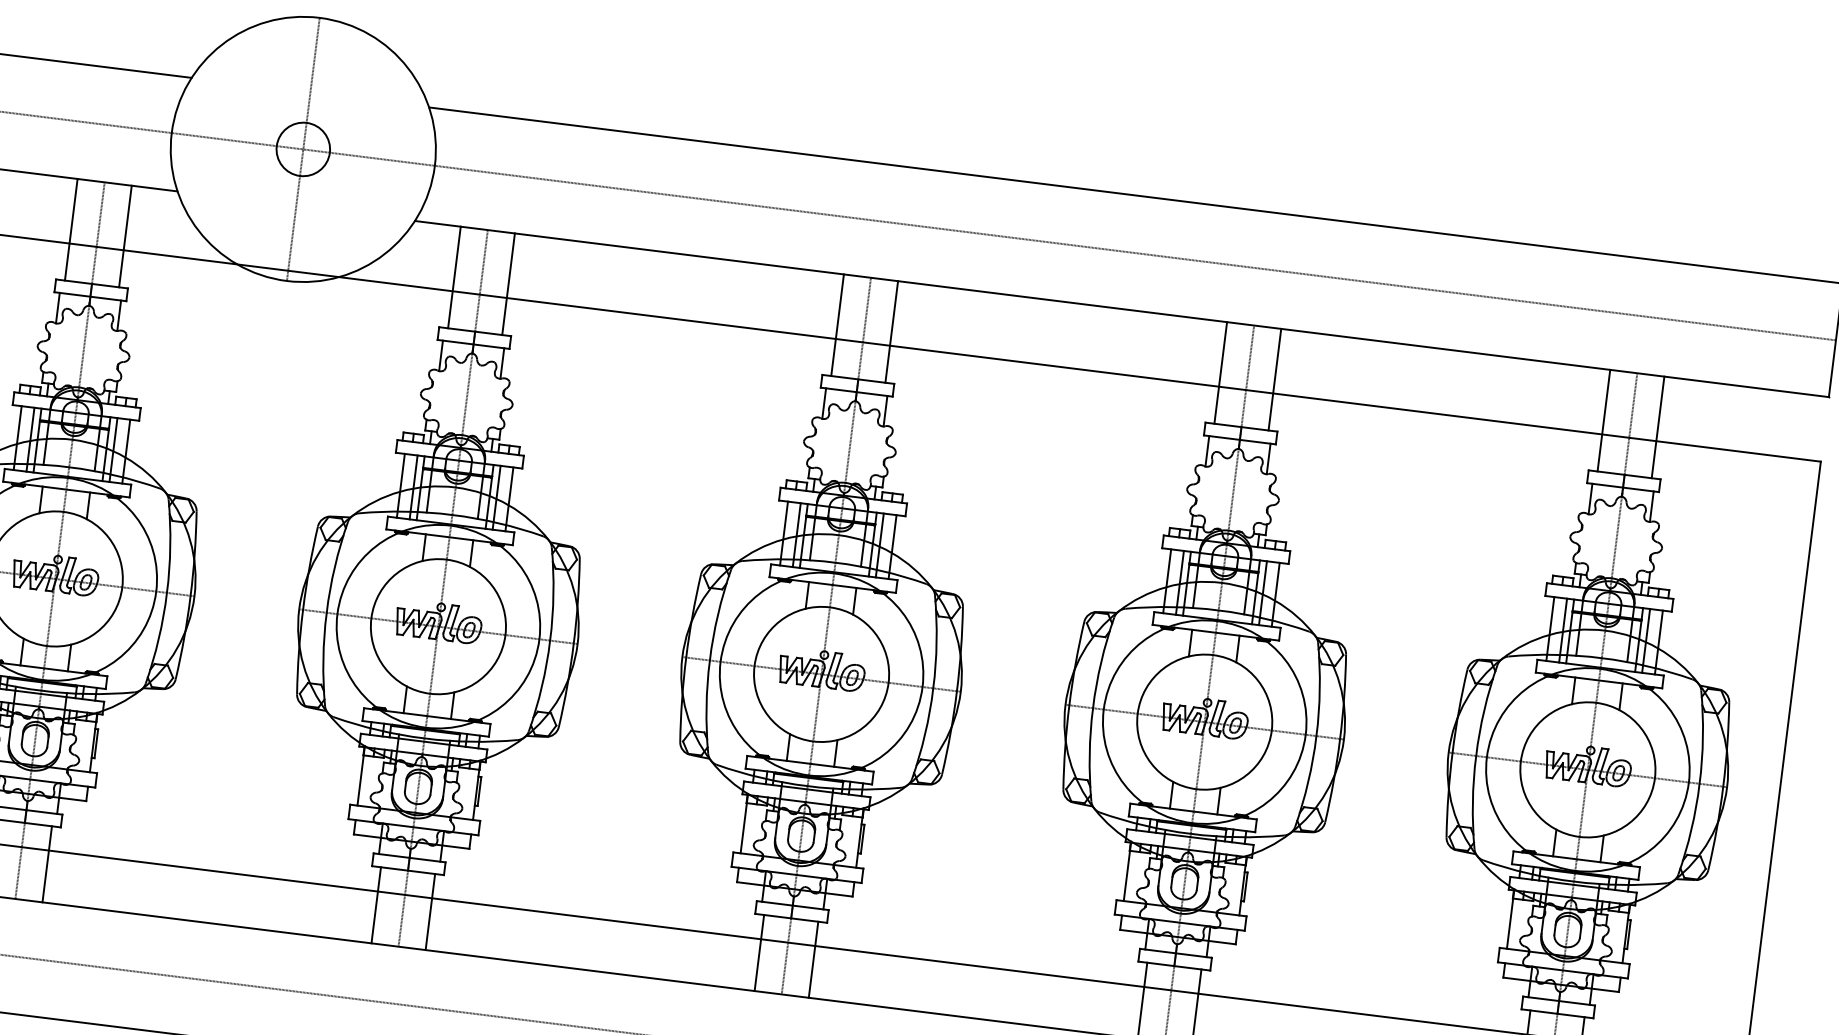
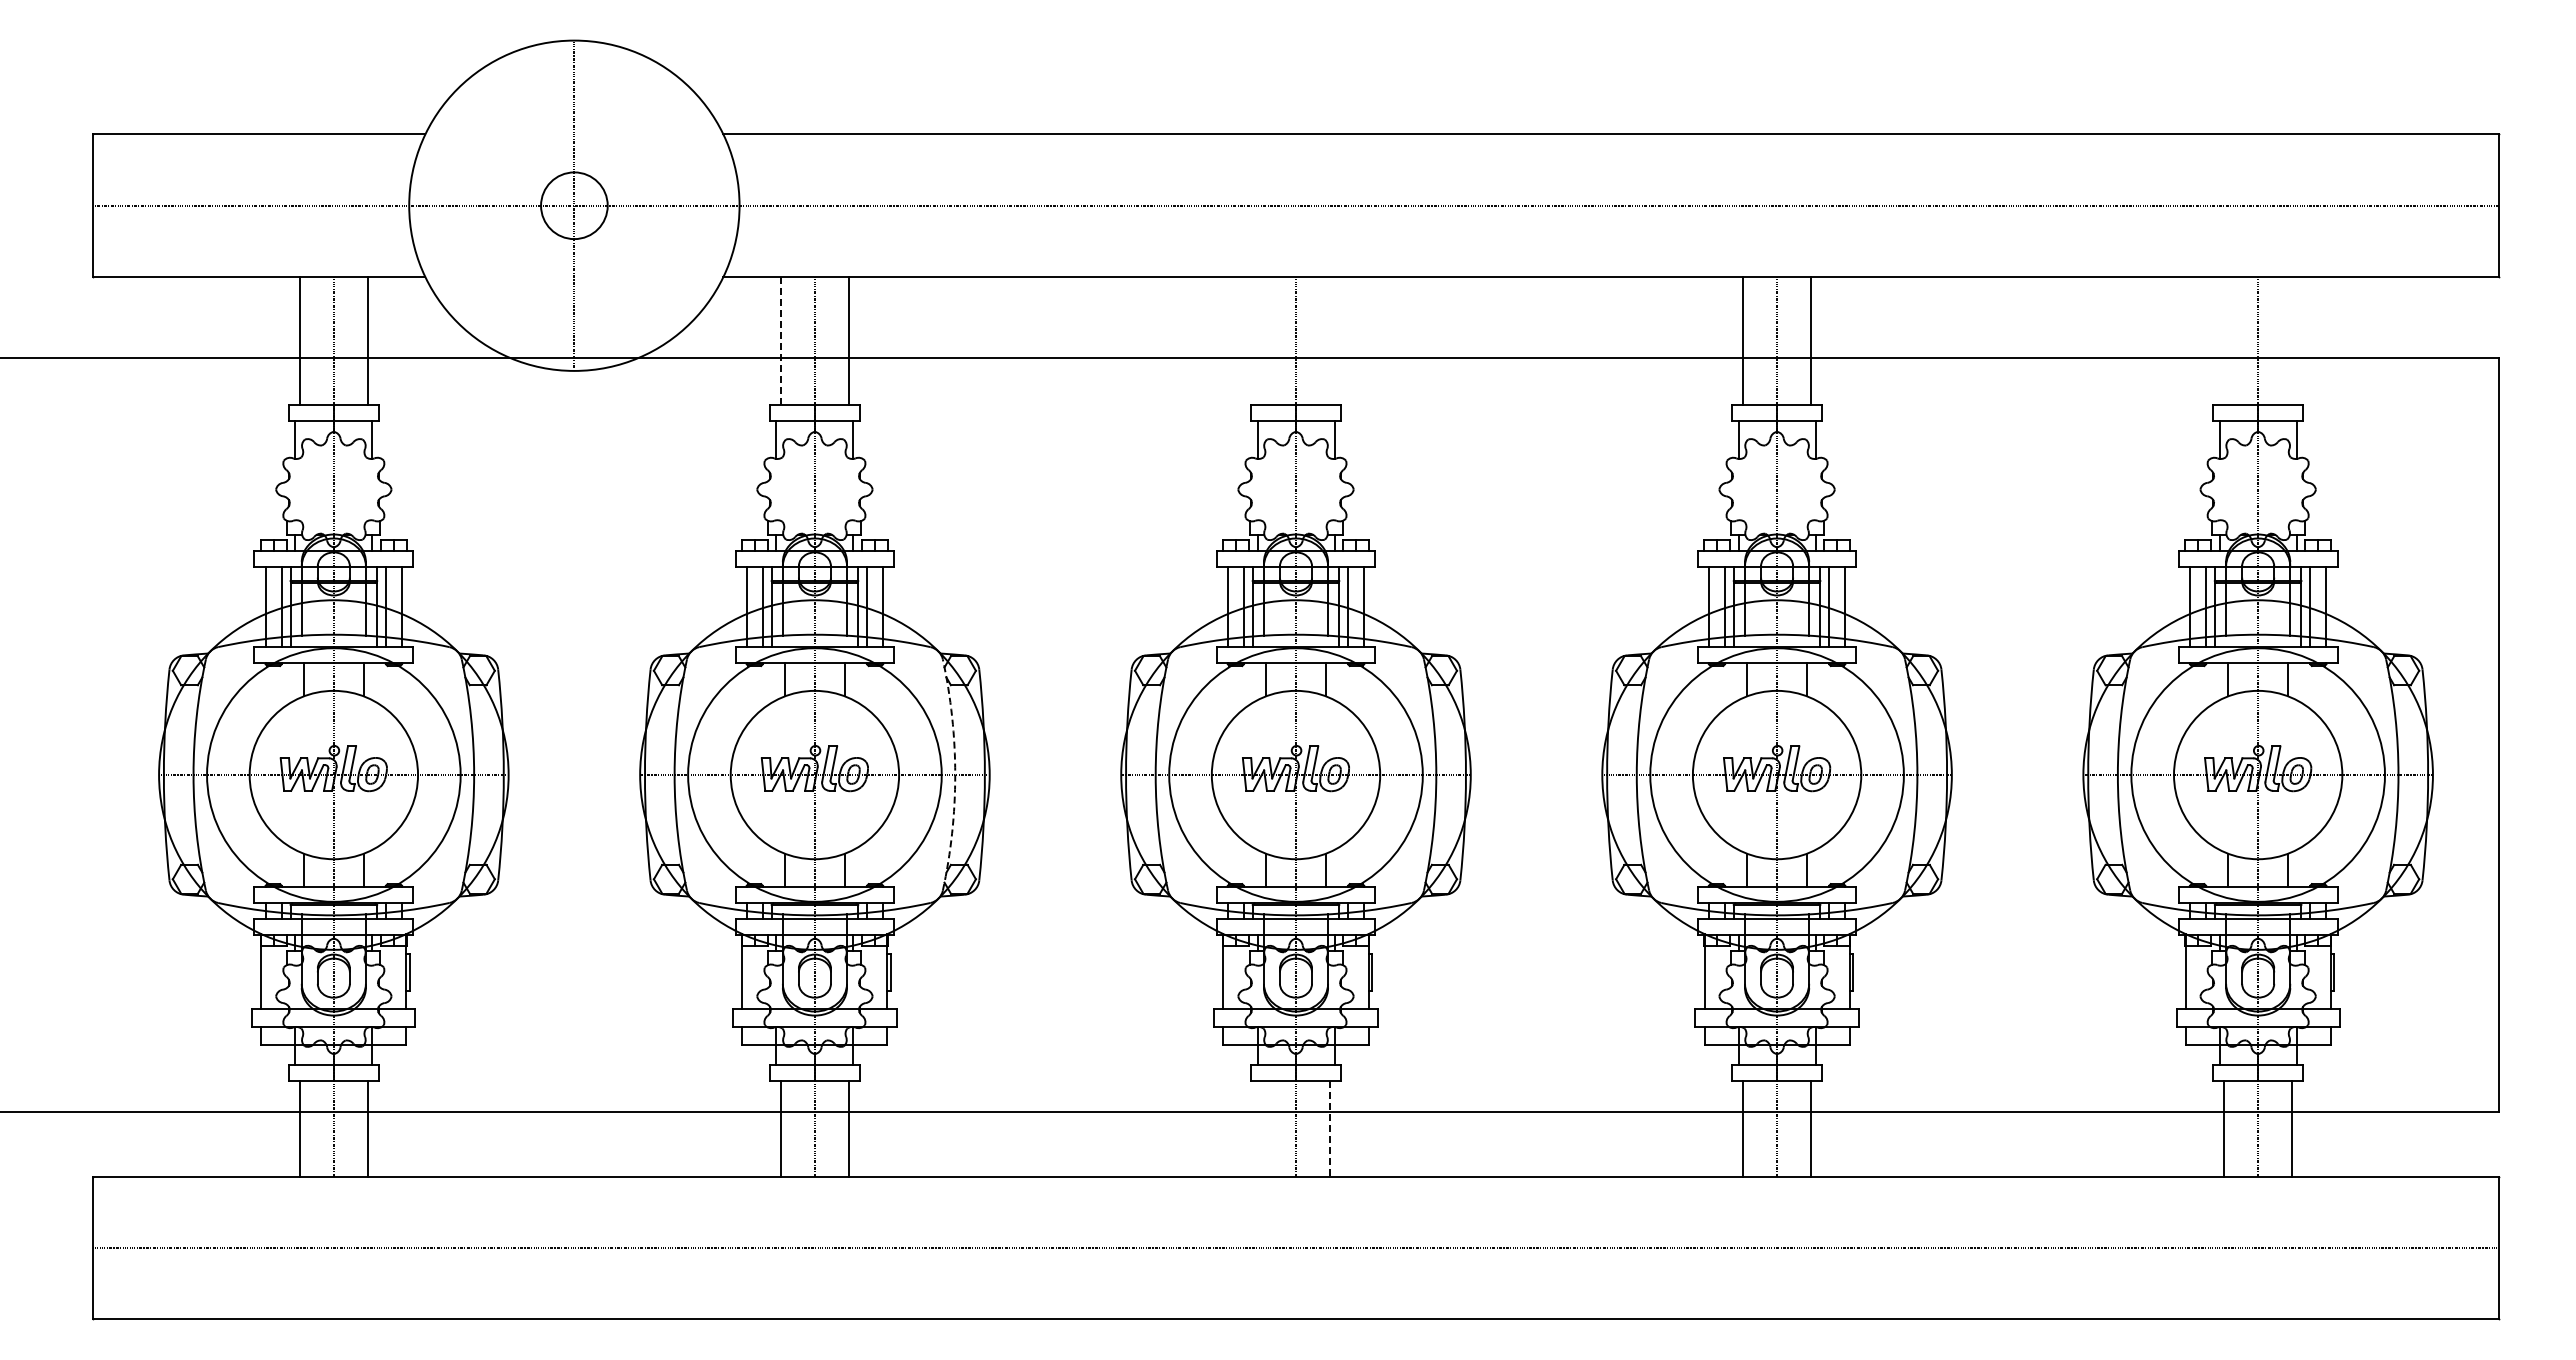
line: (454, 277) -> (780, 340), solid -> dashed
line: (838, 325) -> (1262, 340), removed
line: (892, 331) -> (1330, 340), removed
line: (1604, 420) -> (2224, 340), removed
line: (1658, 427) -> (2292, 340), removed
arc: (550, 641) -> (955, 775), solid -> dashed
line: (759, 952) -> (1262, 1128), removed
line: (813, 960) -> (1330, 1129), solid -> dashed

